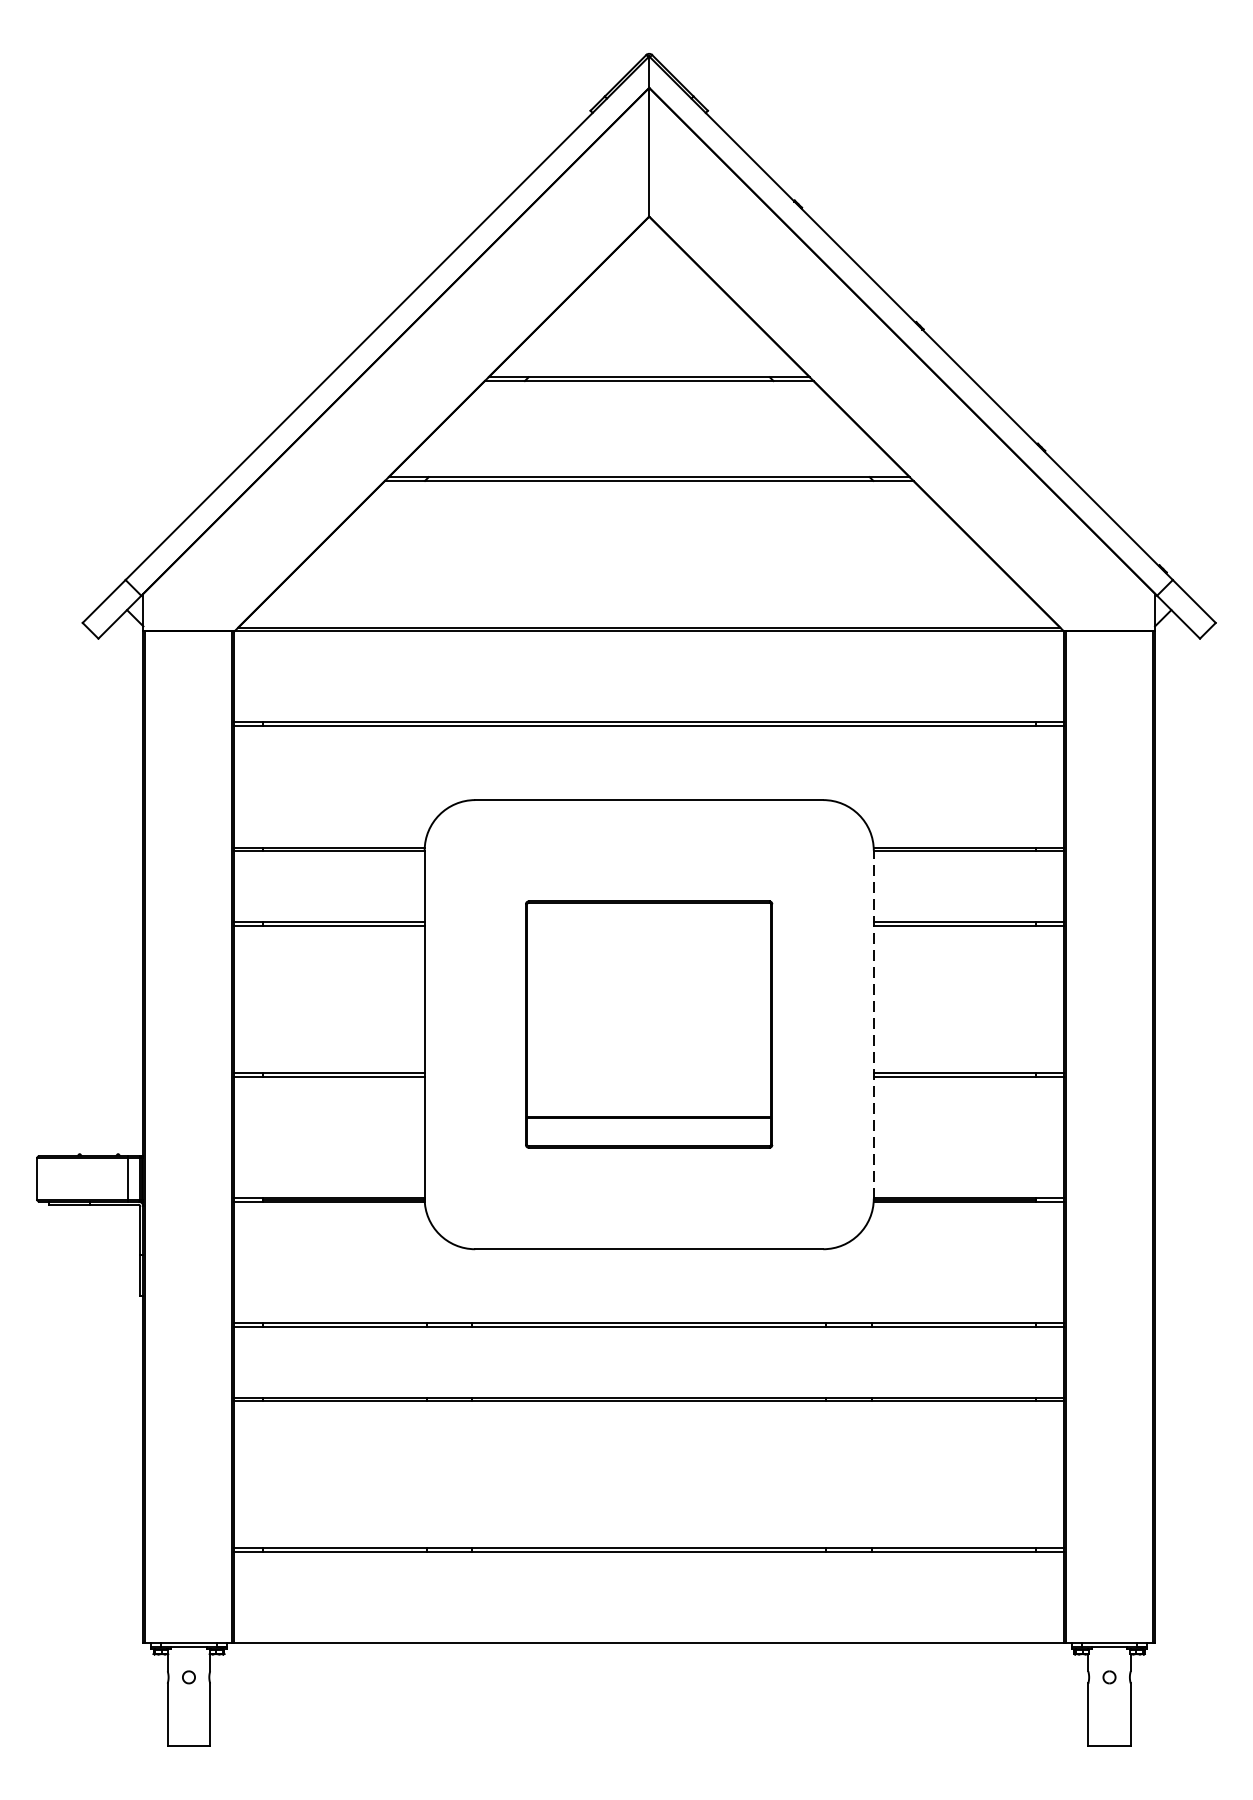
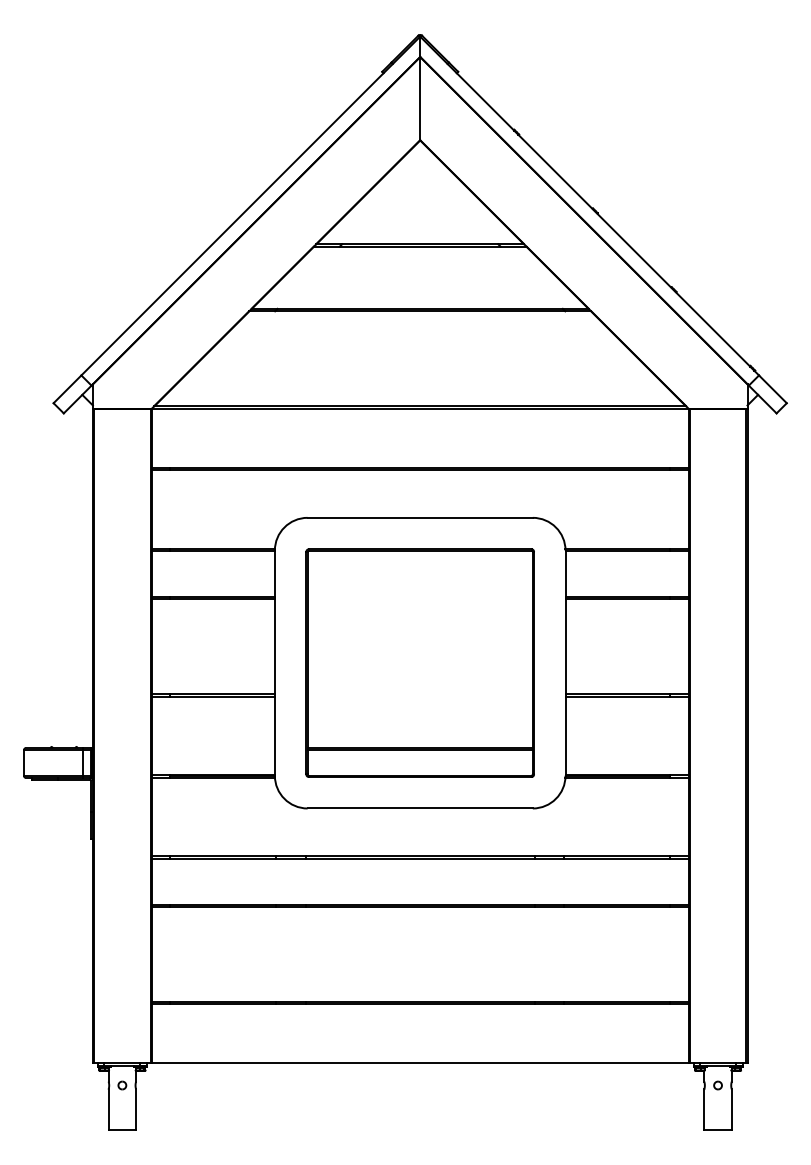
part: (648, 1023) -> (419, 662), size x1.43
line: (873, 1025) -> (565, 663), dashed -> solid

